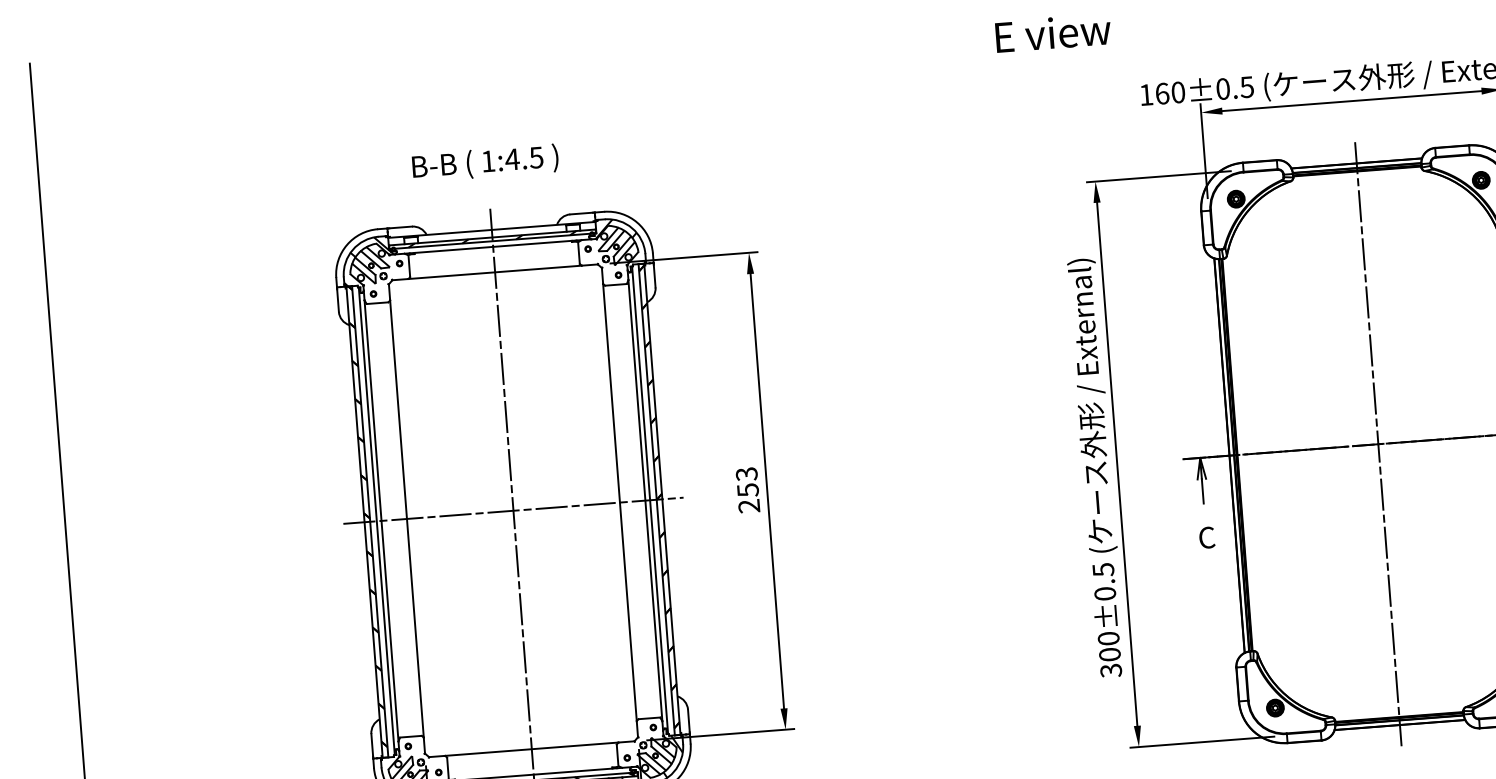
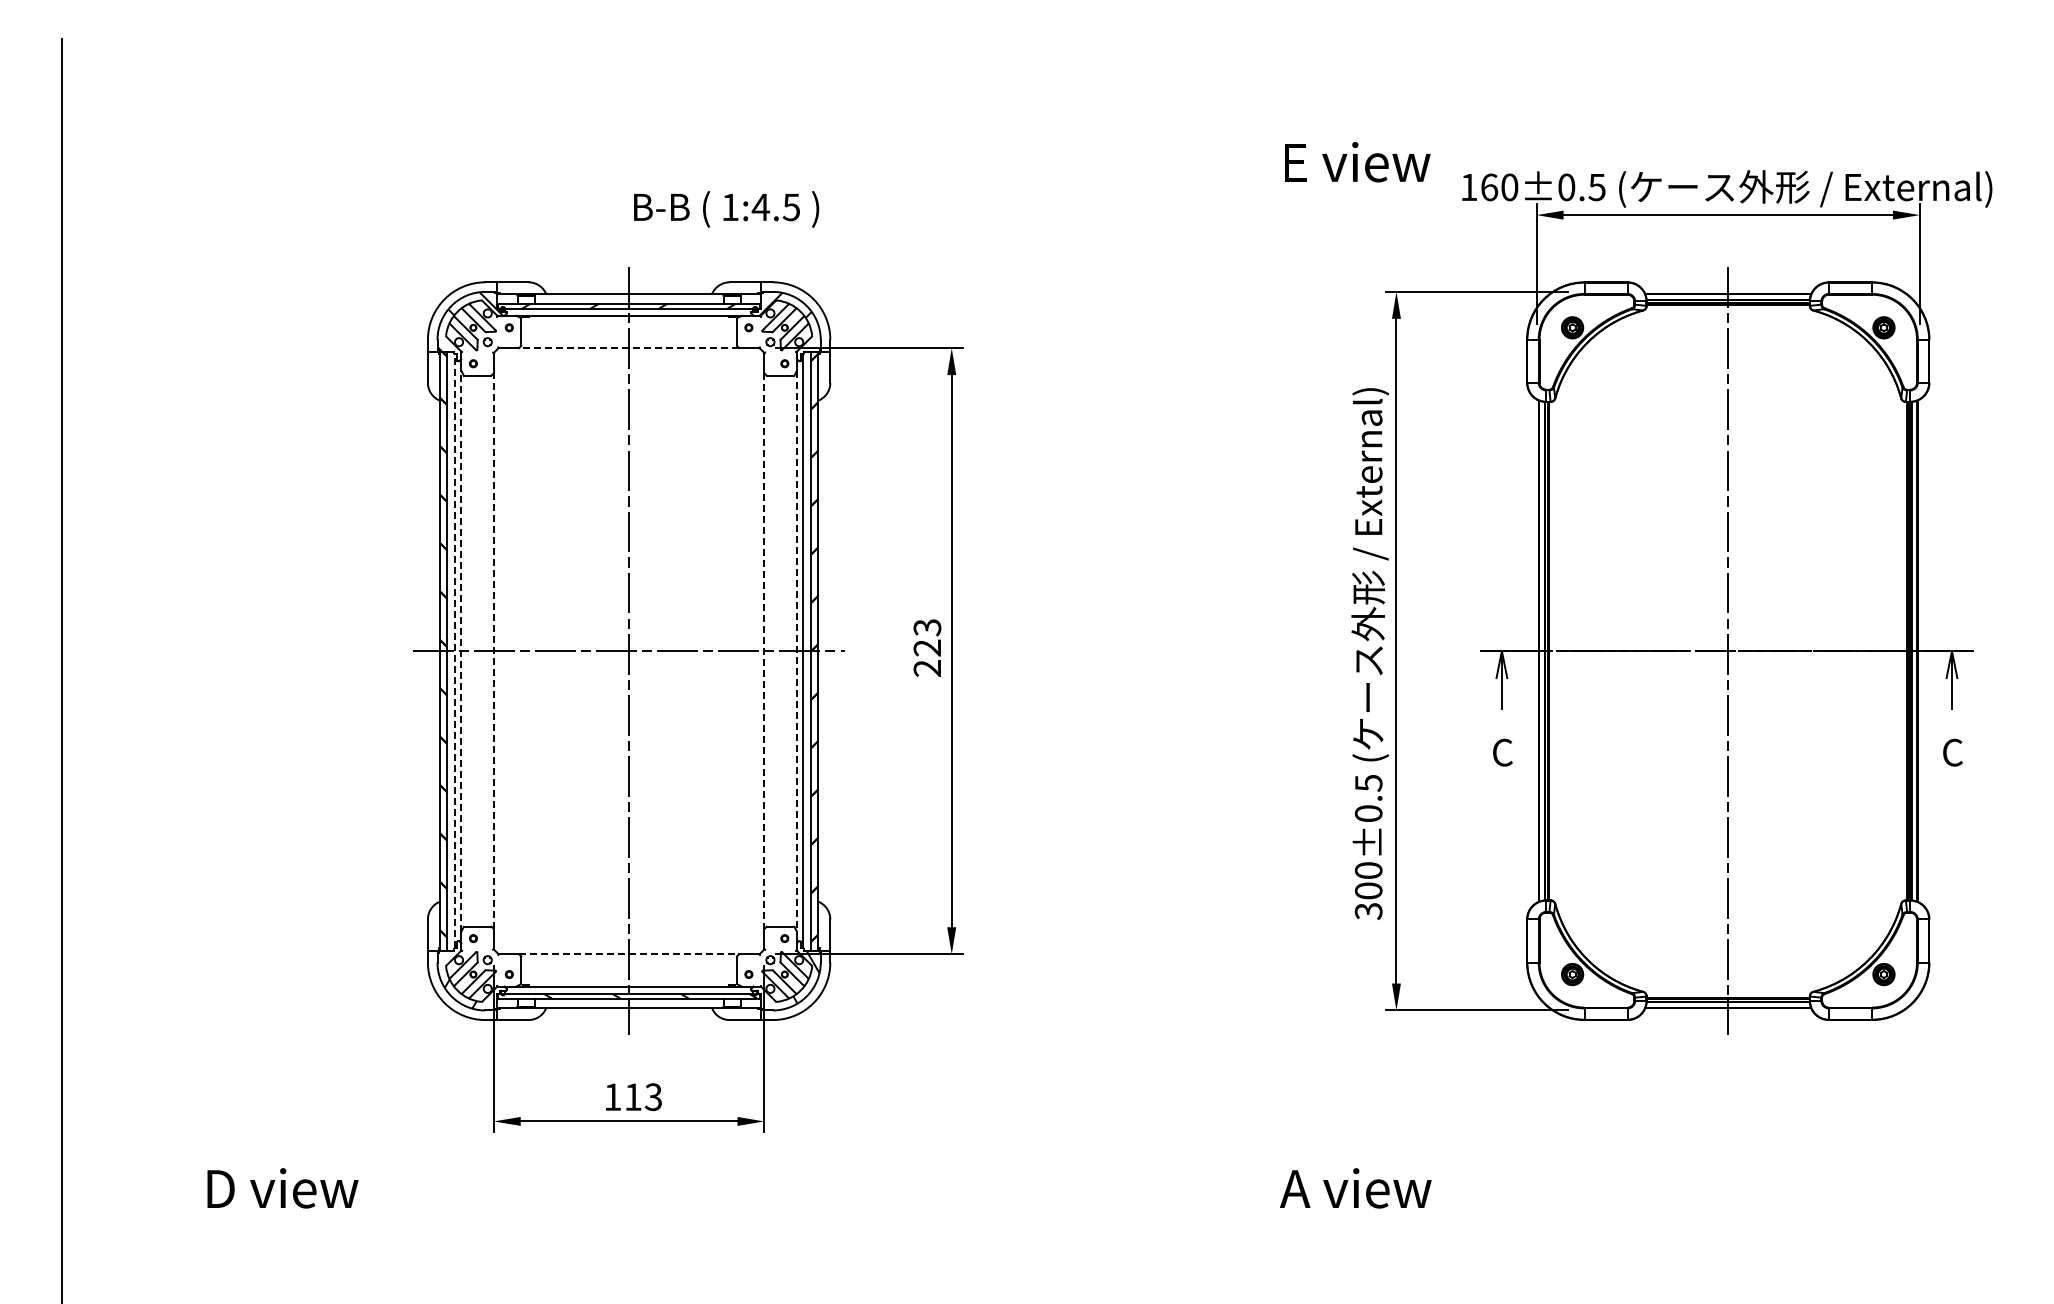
text: (1053, 33) -> (1357, 162), moved
text: (485, 163) -> (726, 209), moved
line: (494, 272) -> (628, 348), solid -> dashed
text: (748, 489) -> (927, 647), 253 -> 223
line: (645, 500) -> (796, 651), solid -> dashed
line: (620, 502) -> (764, 651), solid -> dashed
line: (406, 518) -> (493, 650), solid -> dashed
line: (376, 520) -> (455, 650), solid -> dashed
line: (381, 520) -> (461, 650), solid -> dashed
line: (532, 749) -> (629, 954), solid -> dashed

